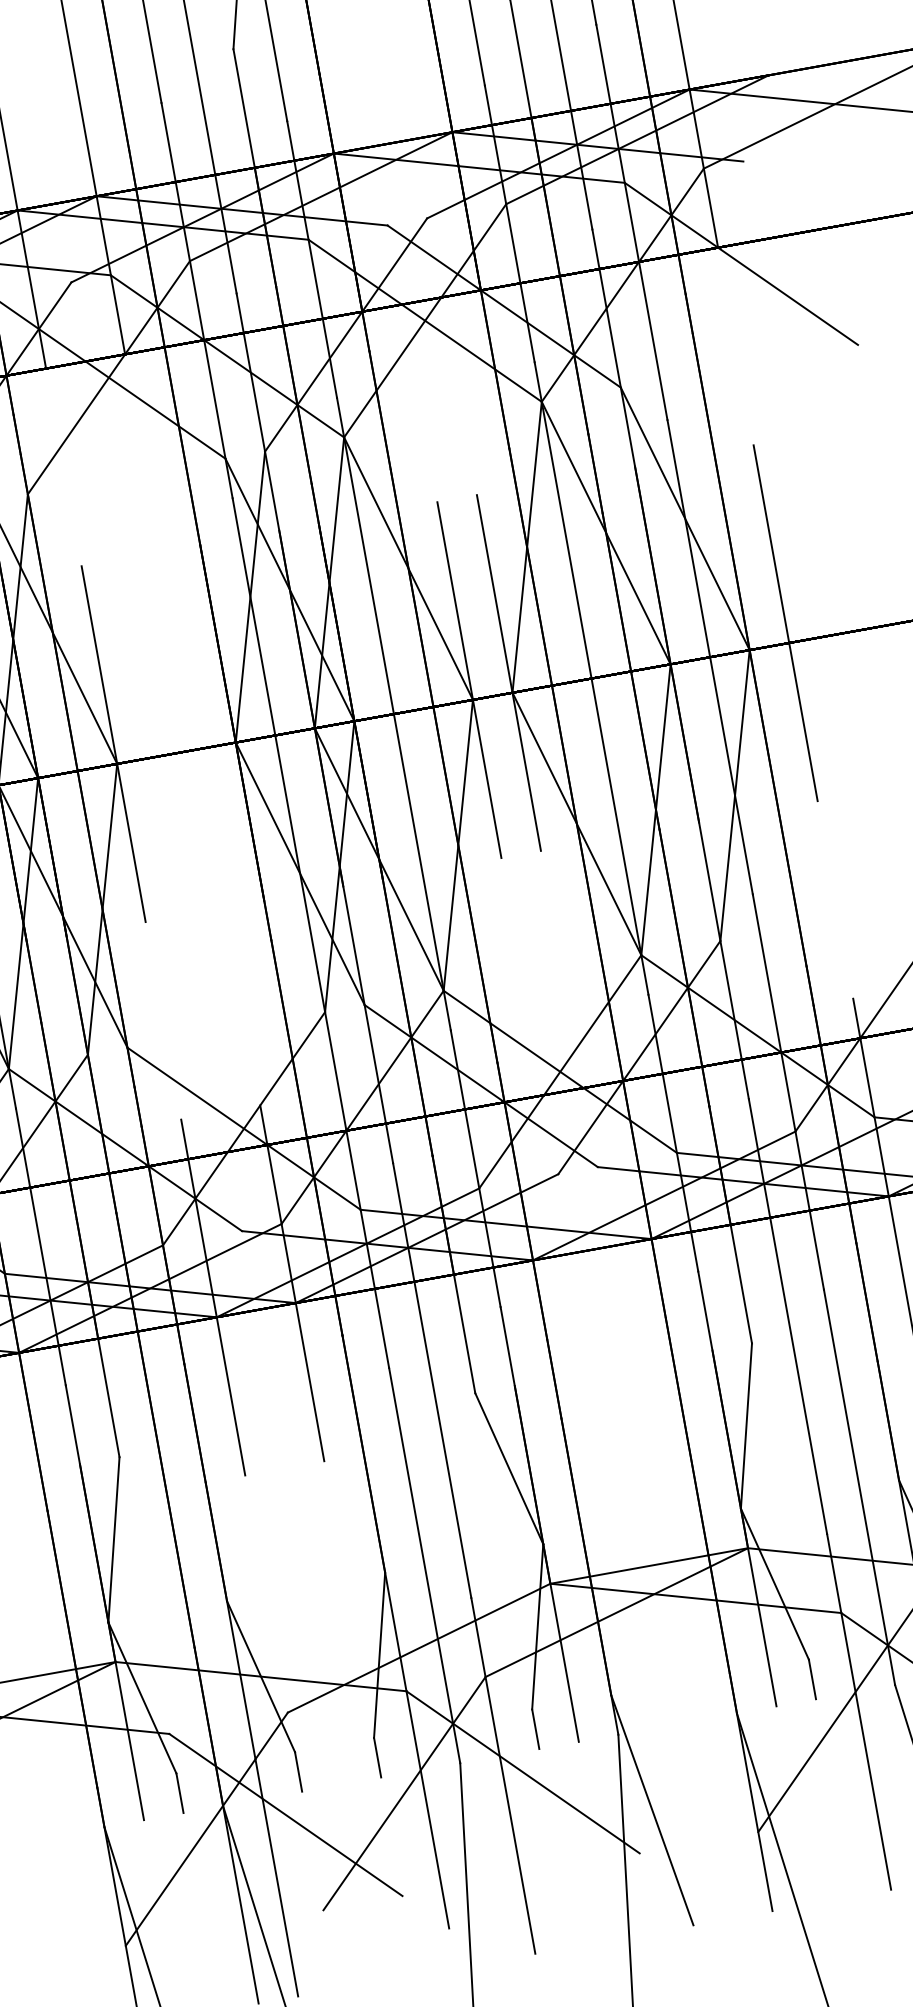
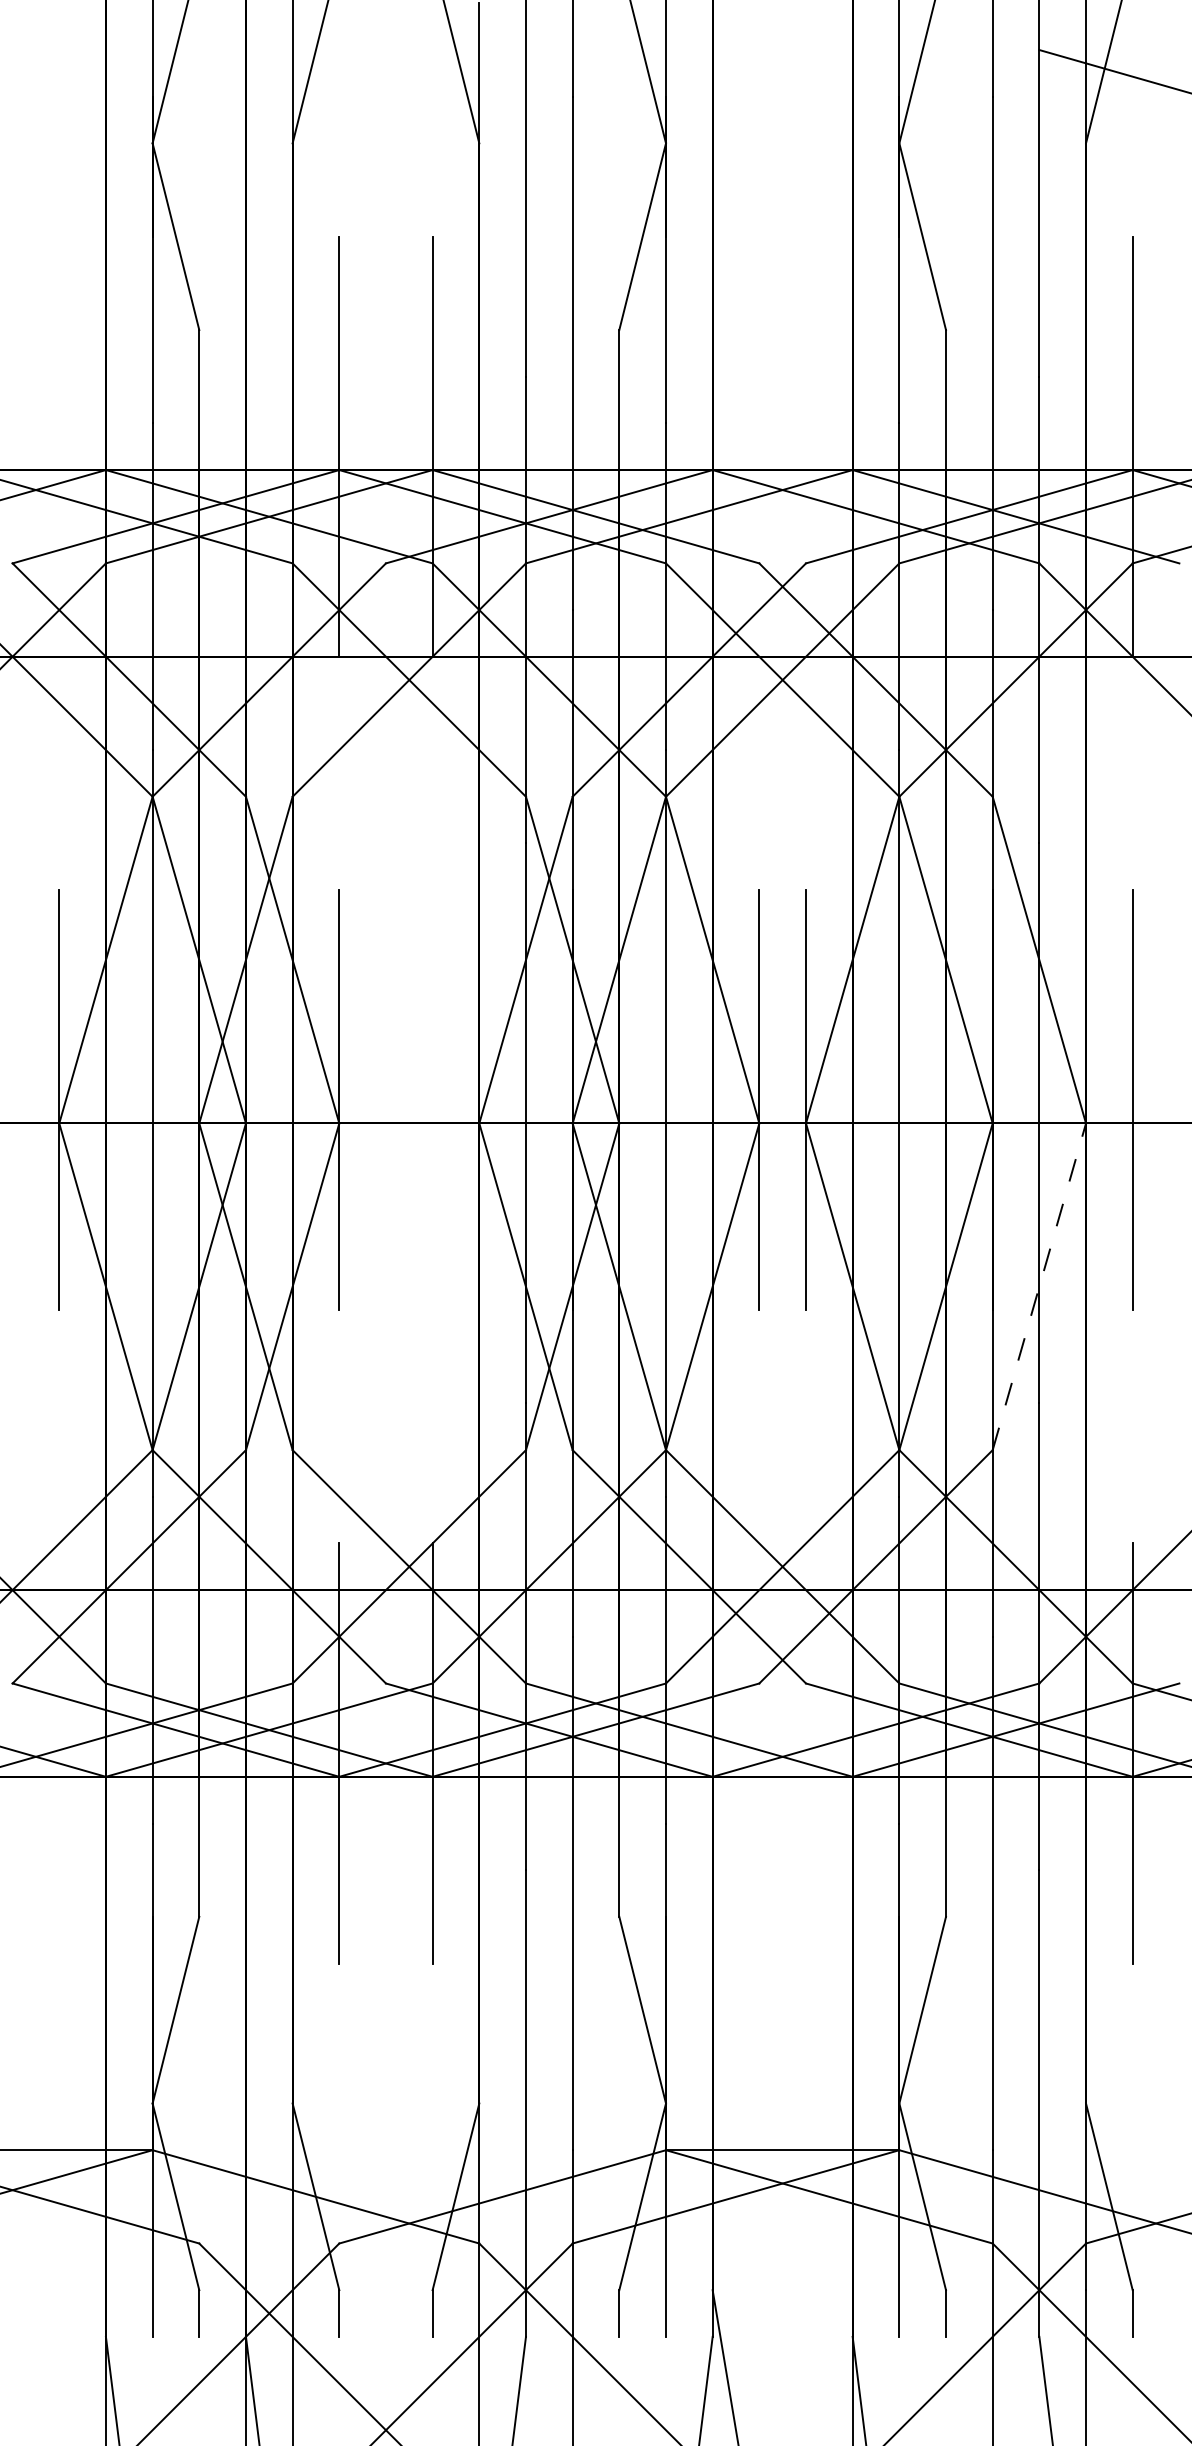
line: (735, 795) -> (1039, 1286), solid -> dashed

